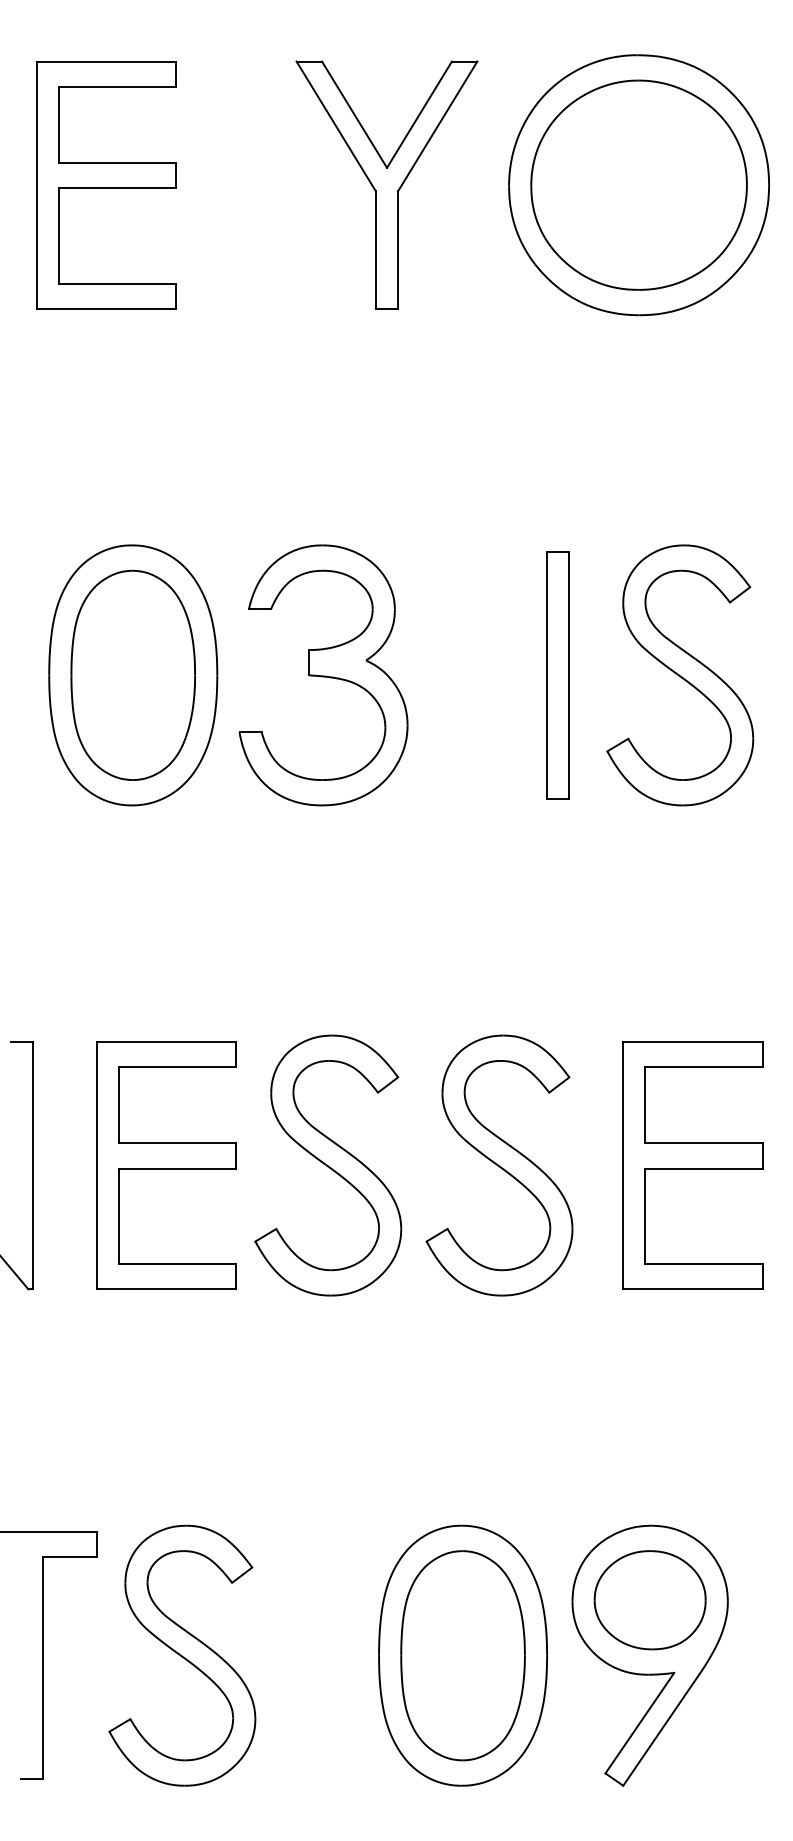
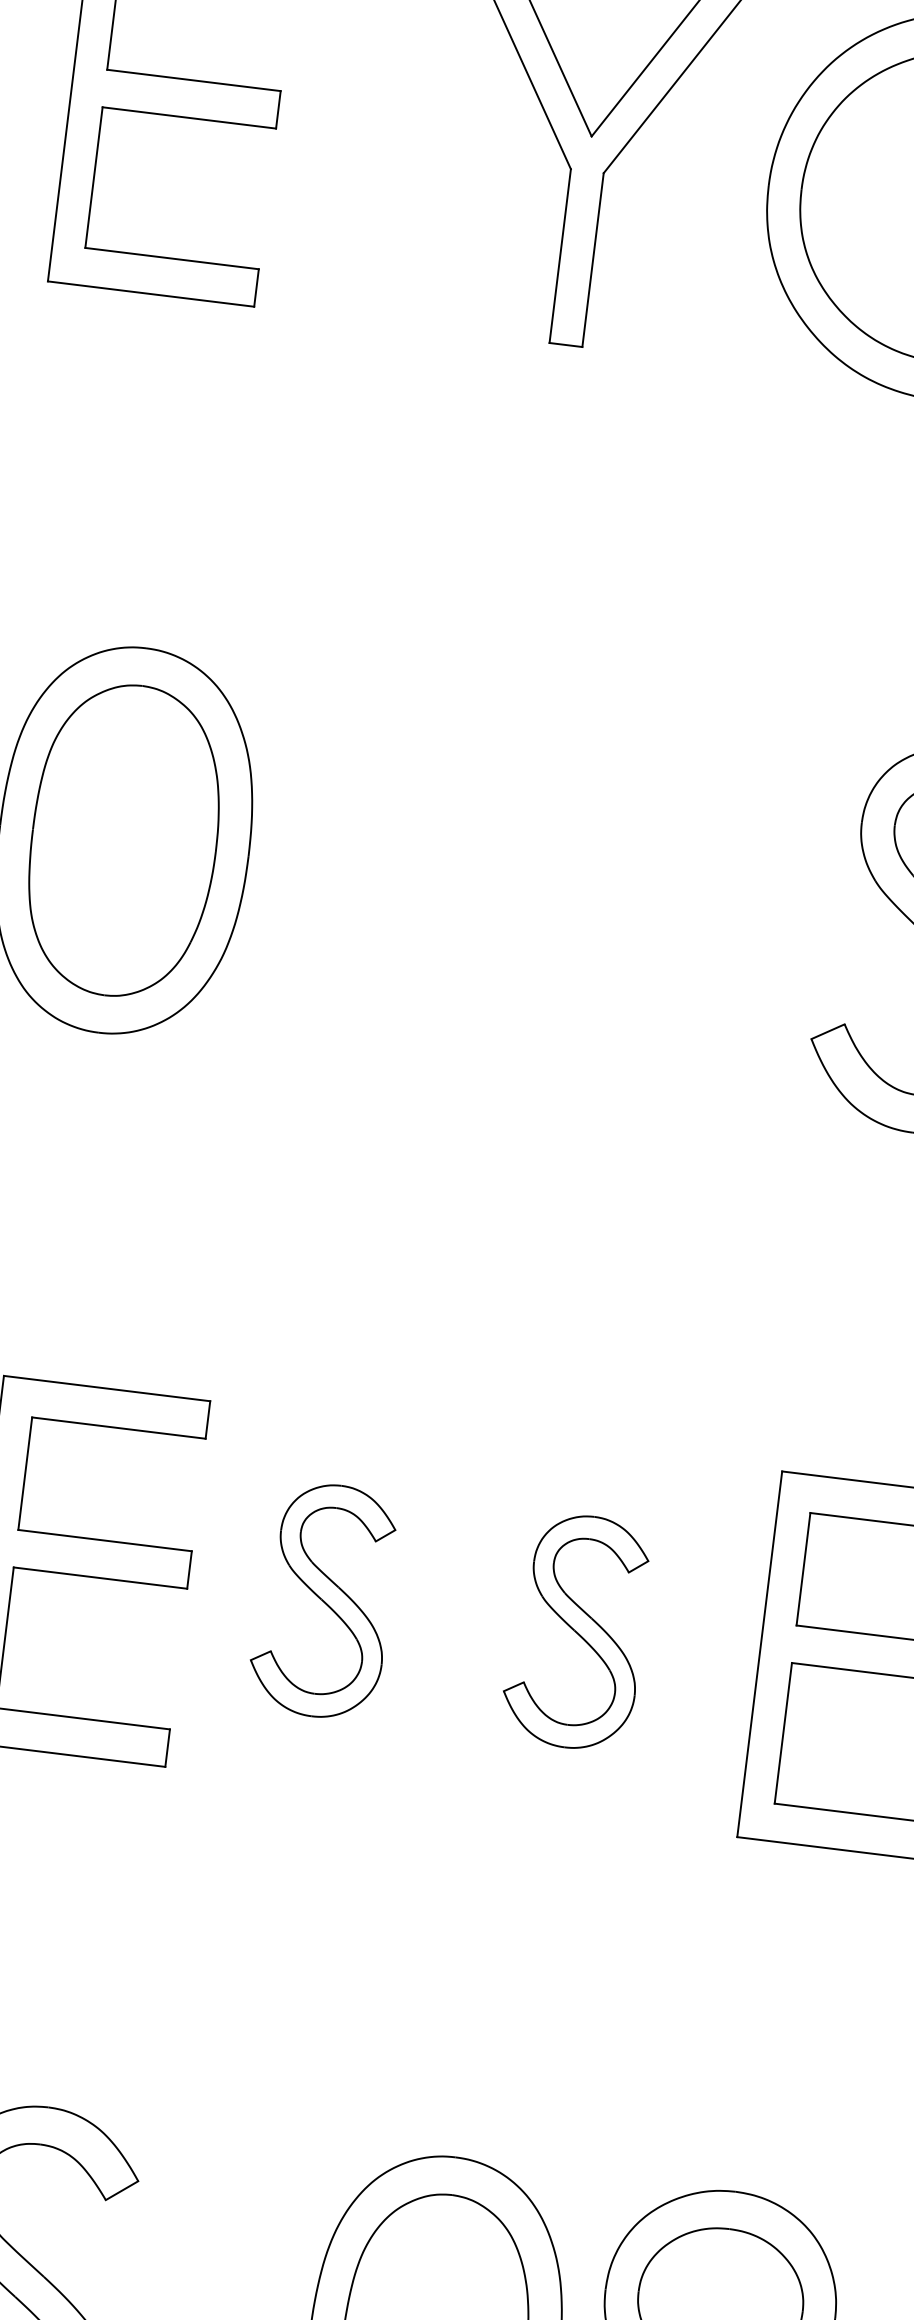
part: (323, 675) -> (405, 875), removed
part: (557, 675) -> (751, 917), removed
part: (328, 1165) -> (324, 1600), size x0.6
part: (499, 1165) -> (576, 1631), size x0.6

